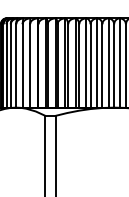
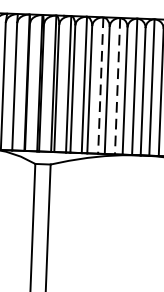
line: (86, 62) -> (101, 84), solid -> dashed
line: (97, 62) -> (117, 85), solid -> dashed

